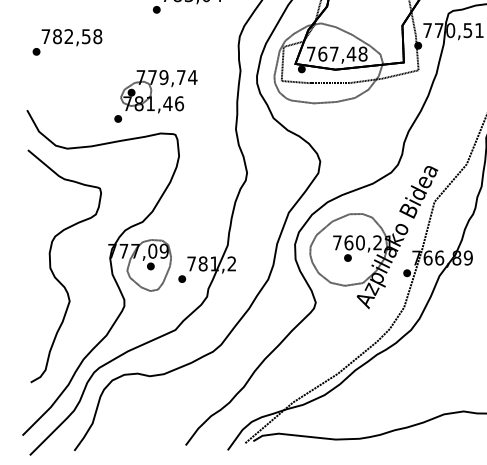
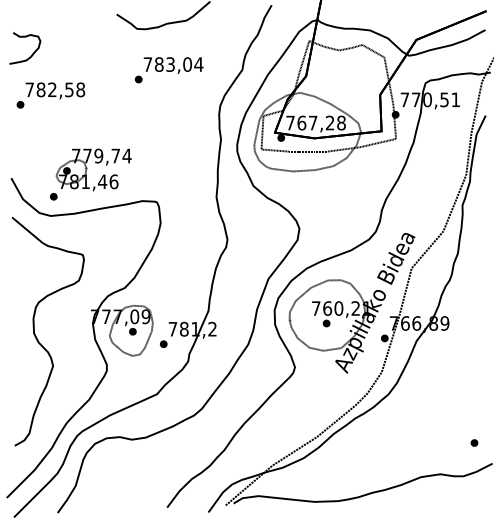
text: (67, 42) -> (50, 95), moved
text: (350, 53) -> (329, 122), 767,48 -> 767,28
part: (155, 96) -> (90, 174), moved

